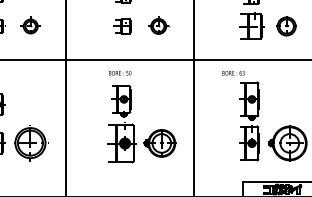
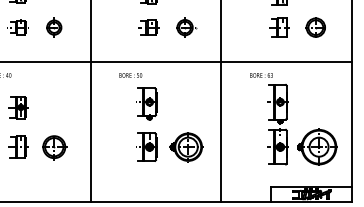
part: (251, 26) -> (279, 27), size x0.71
text: (119, 73) -> (130, 75), moved
part: (120, 142) -> (146, 146), size x0.71
part: (30, 143) -> (54, 147), size x0.71

